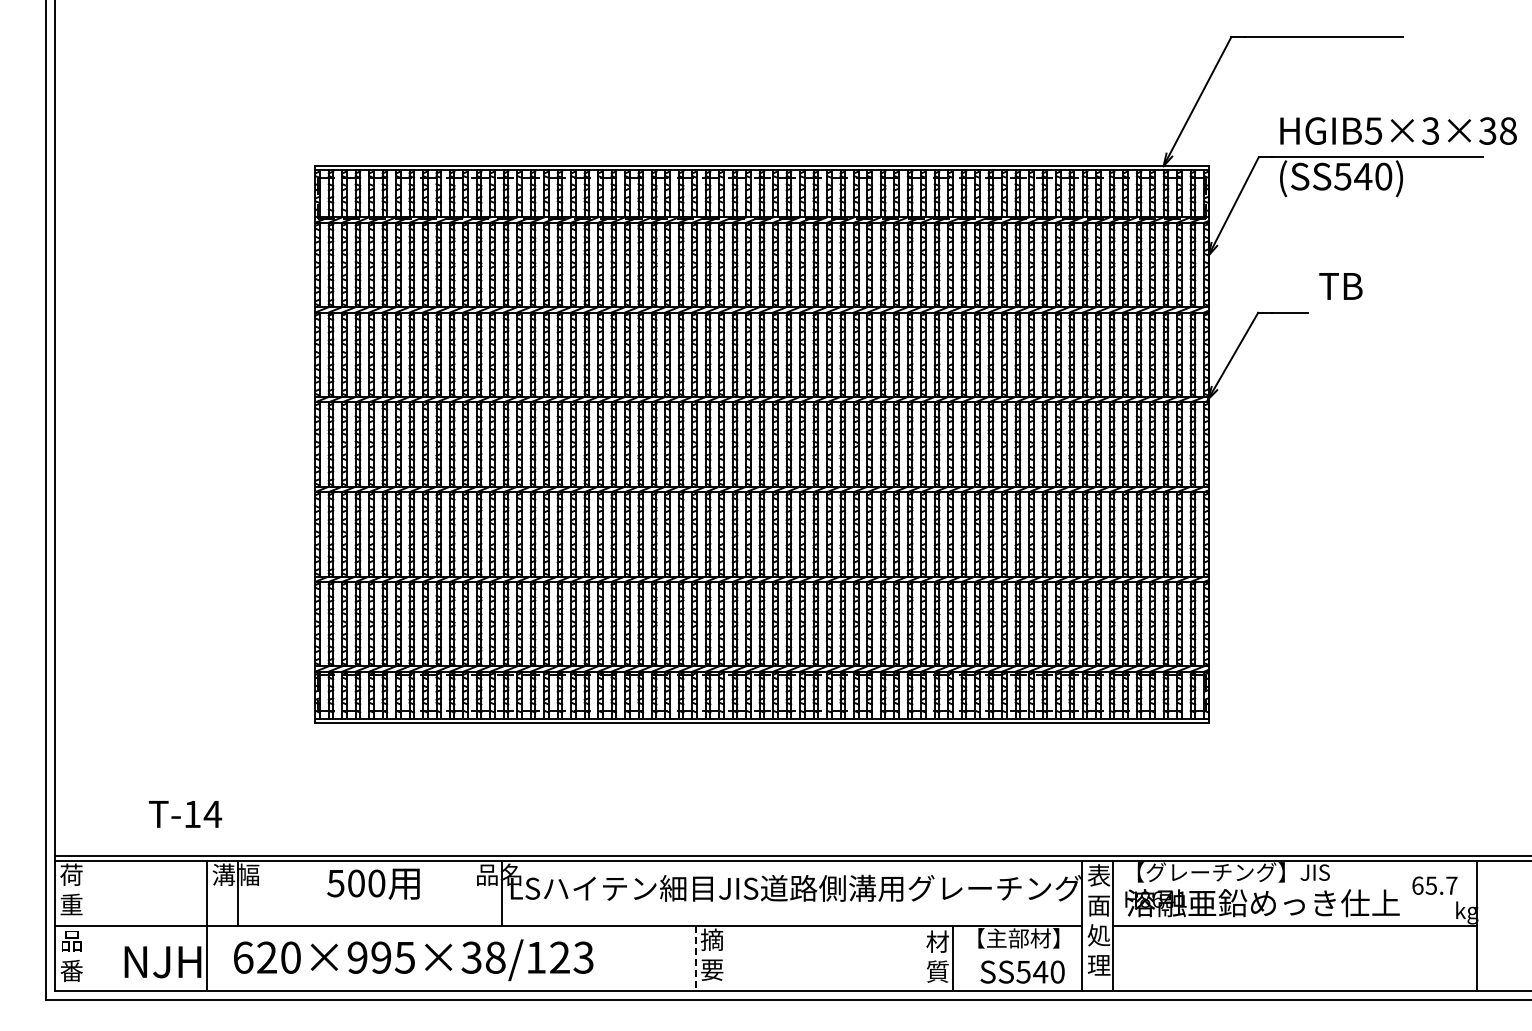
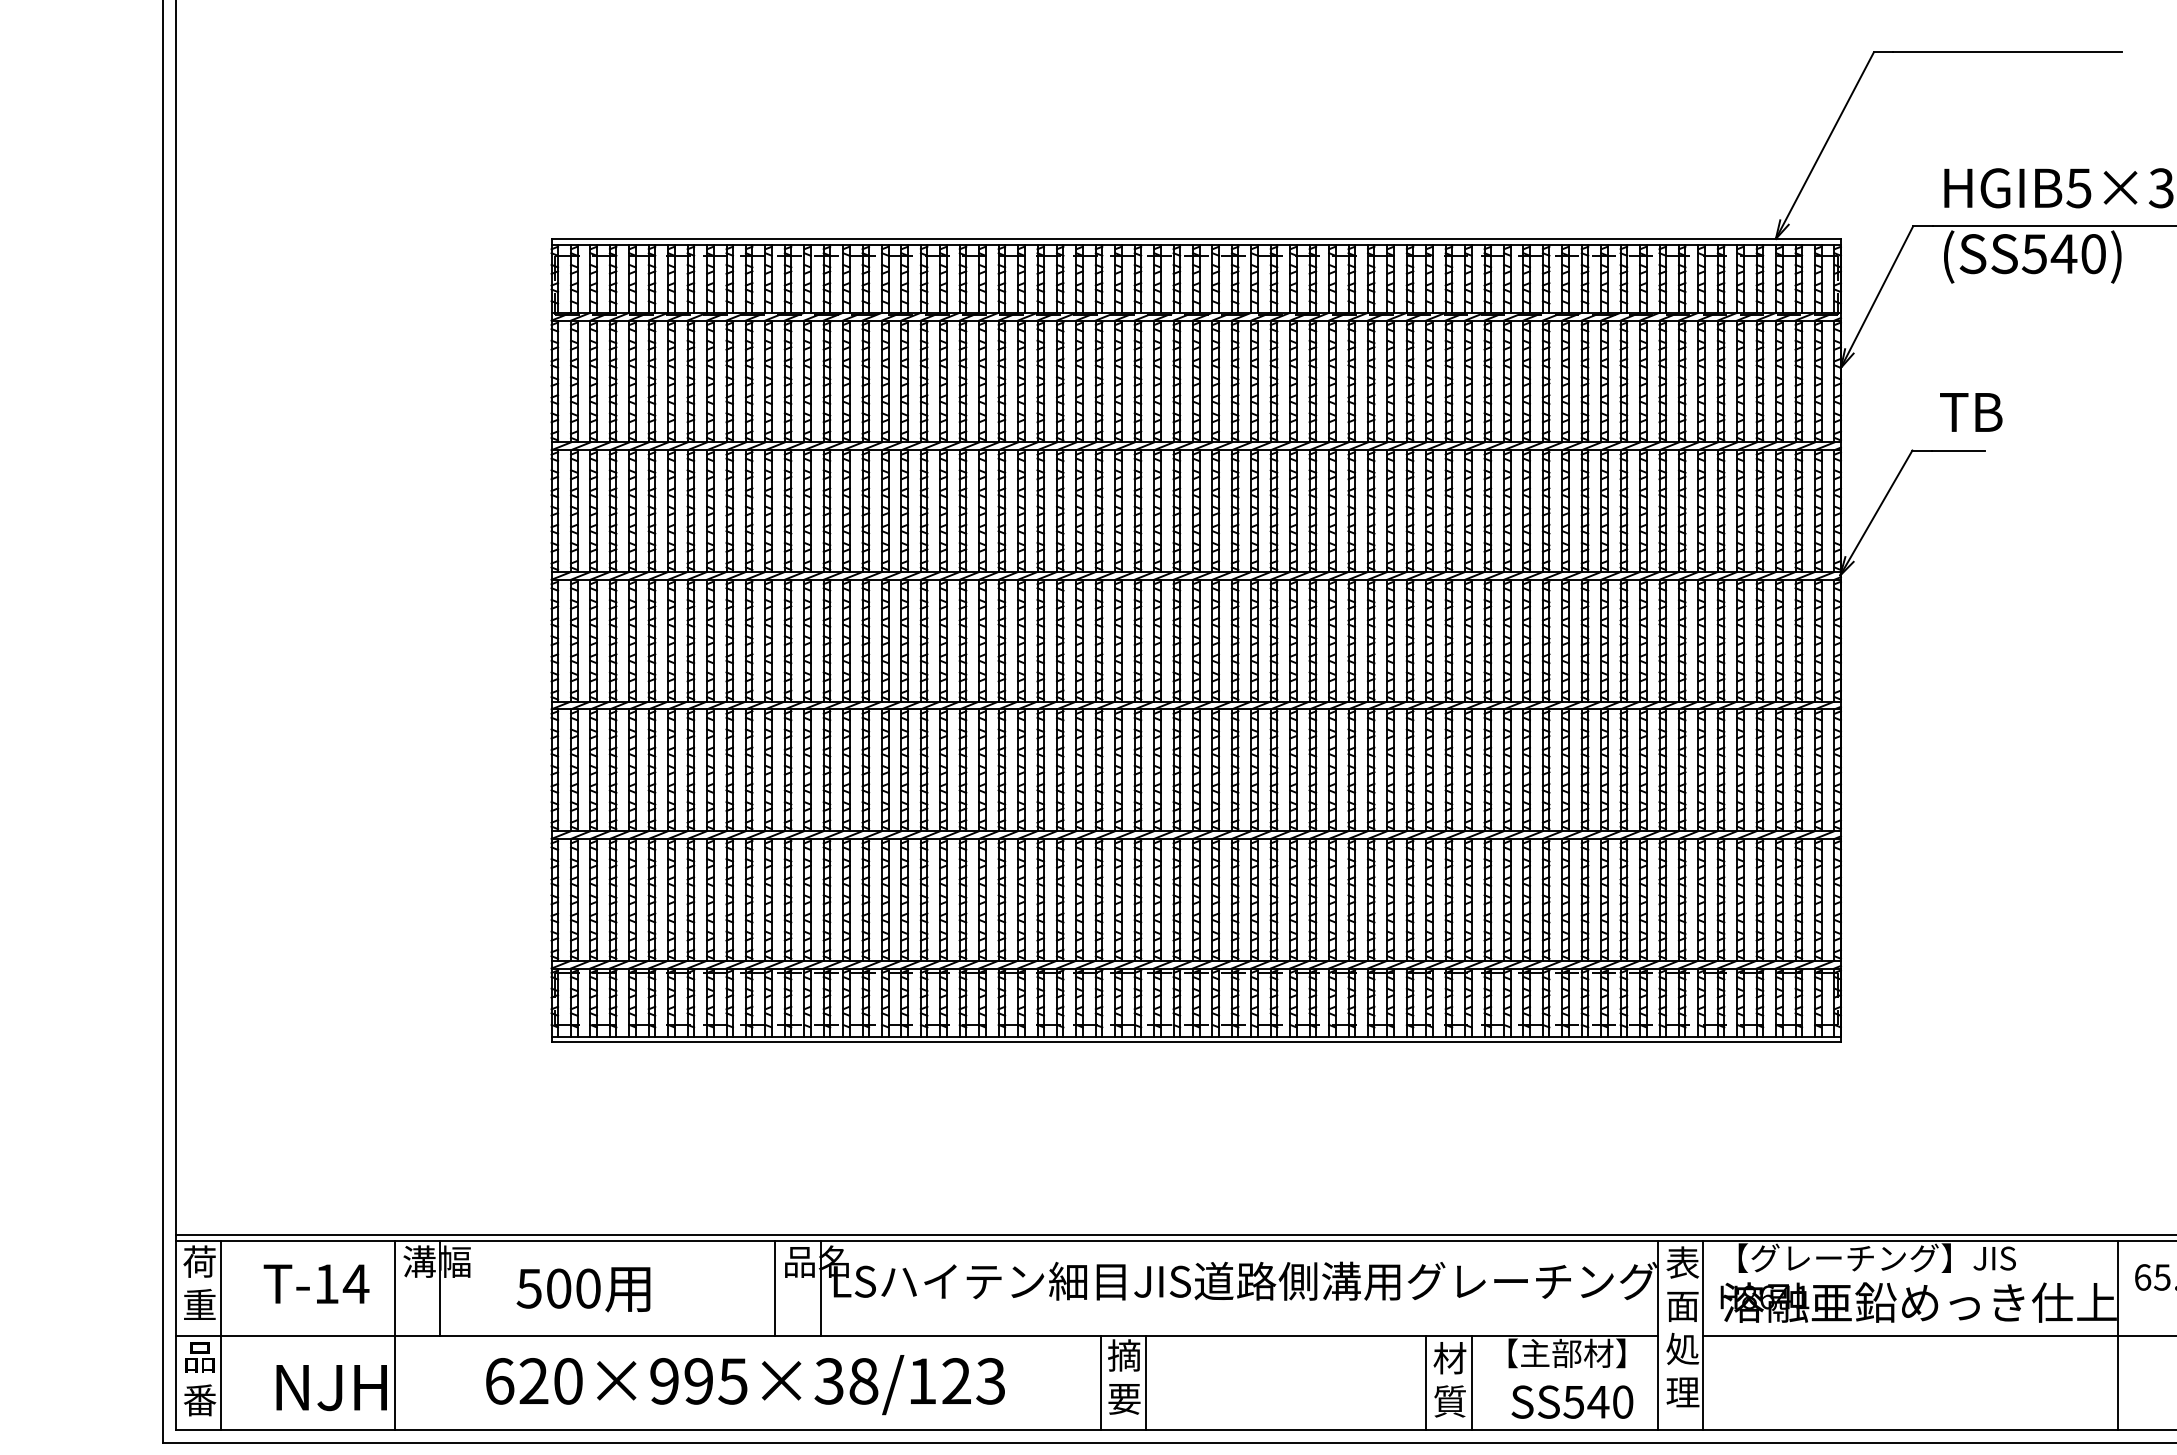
text: (1340, 286) -> (1970, 412), moved
text: (185, 814) -> (316, 1284), moved
text: (373, 883) -> (583, 1288), moved
line: (470, 892) -> (775, 1287), added
line: (86, 925) -> (221, 1334), added
line: (1400, 925) -> (2117, 1334), added
line: (695, 958) -> (1100, 1382), dashed -> solid
line: (727, 958) -> (1146, 1382), added
line: (921, 958) -> (1426, 1382), added
text: (413, 960) -> (745, 1385), moved

